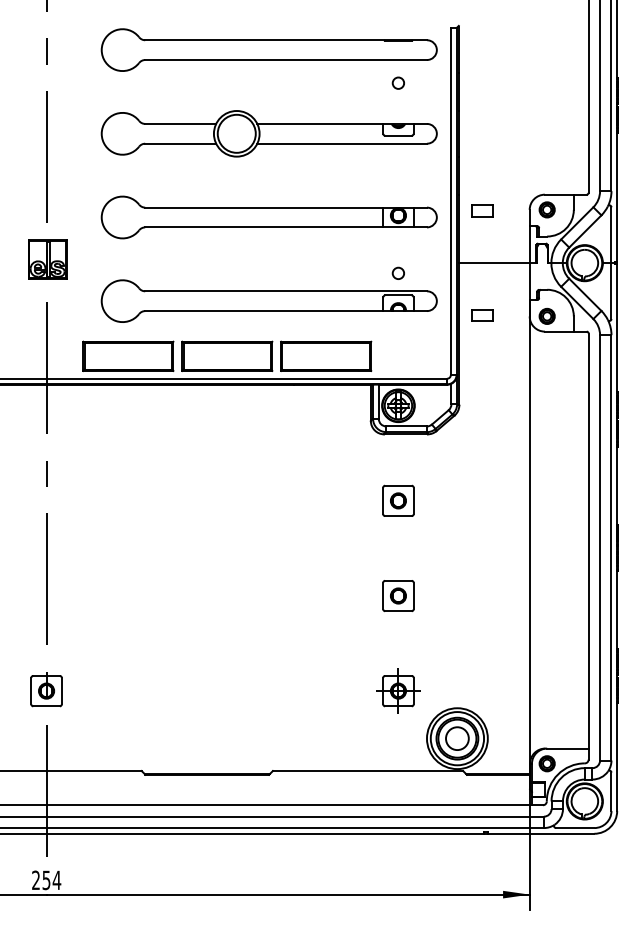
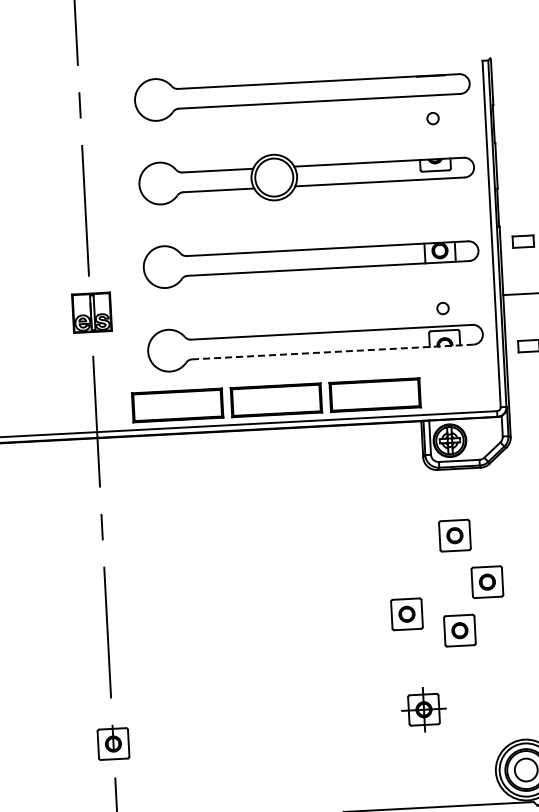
line: (286, 311) -> (333, 352), solid -> dashed
part: (428, 548) -> (487, 581), added
part: (346, 576) -> (407, 613), added
part: (398, 690) -> (424, 709), moved

